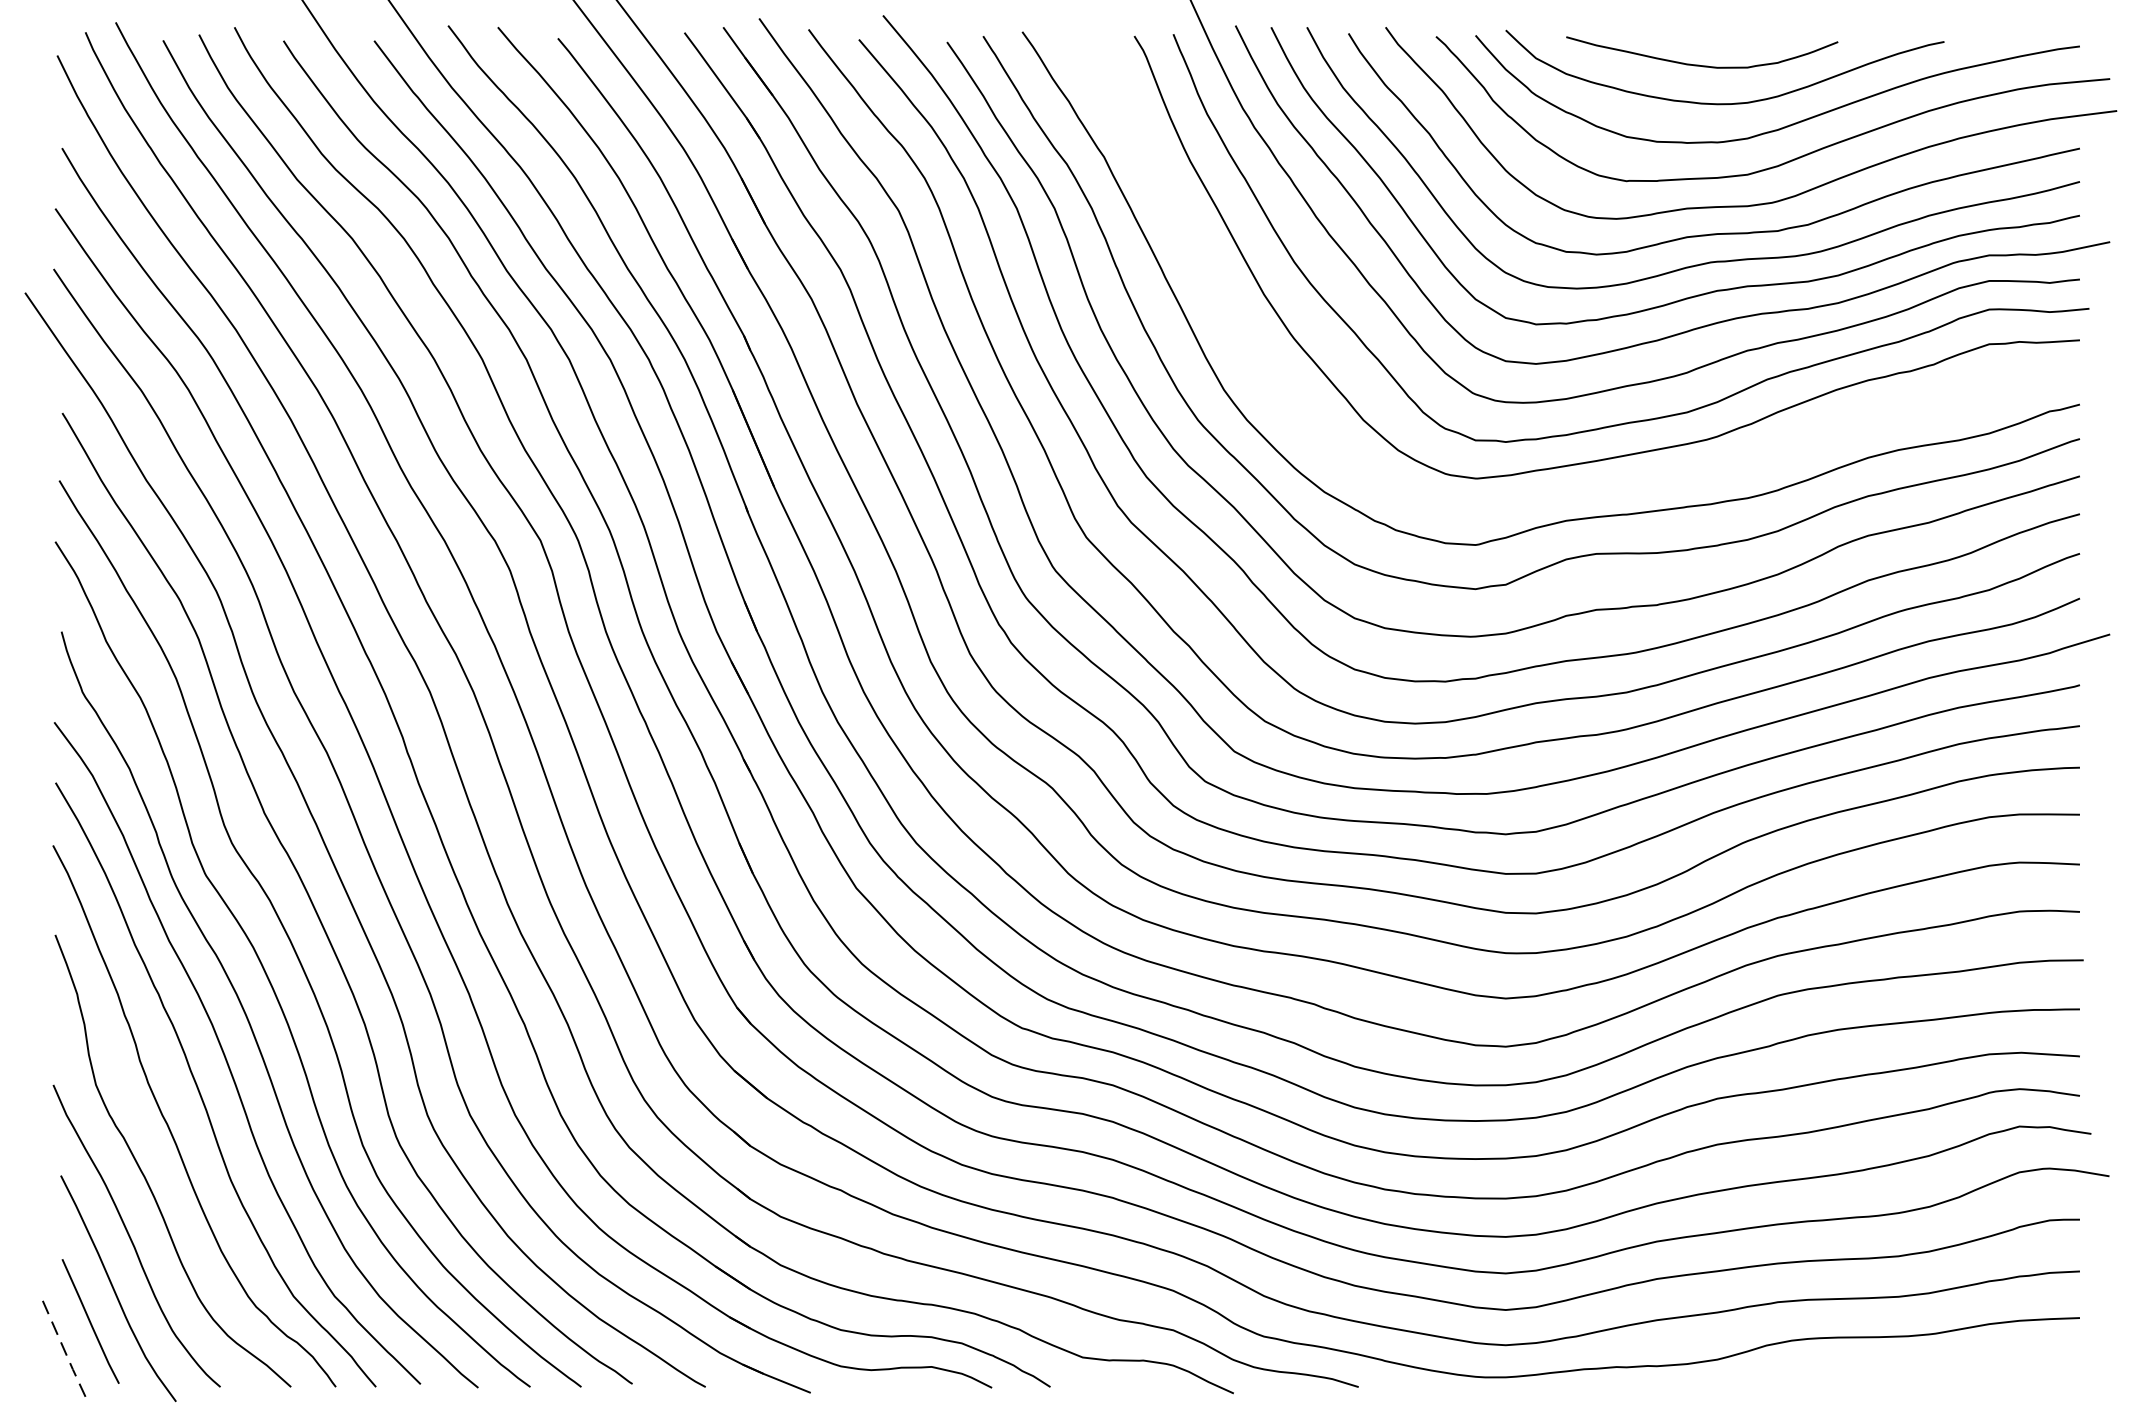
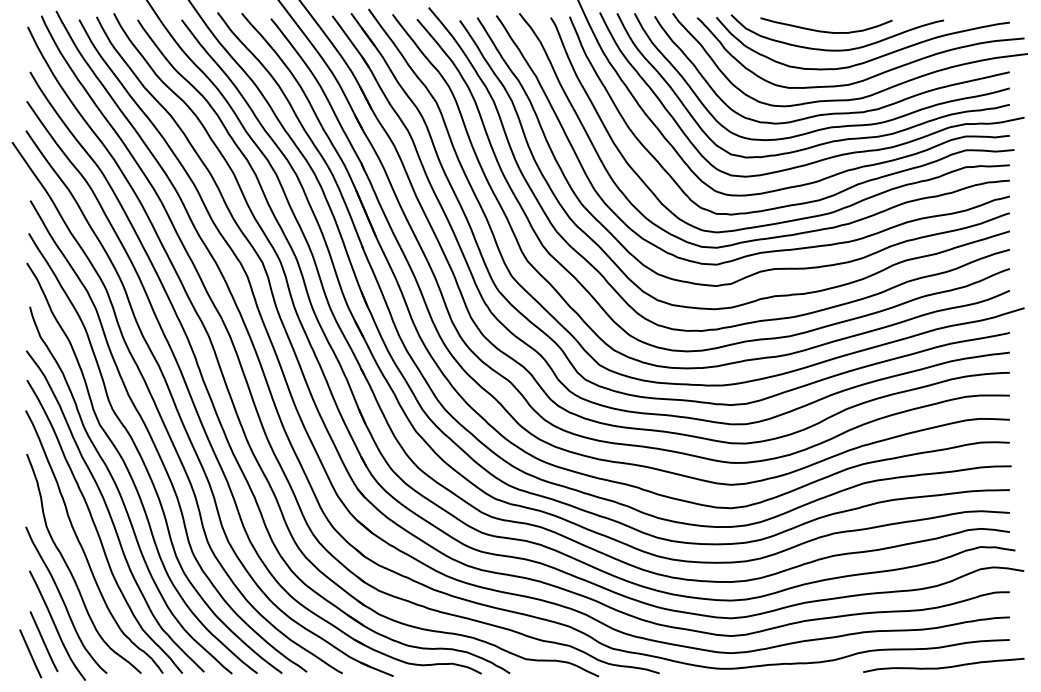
curve: (1605, 484) -> (779, 235), added
line: (62, 1347) -> (30, 654), dashed -> solid
curve: (1945, 1372) -> (944, 666), added

